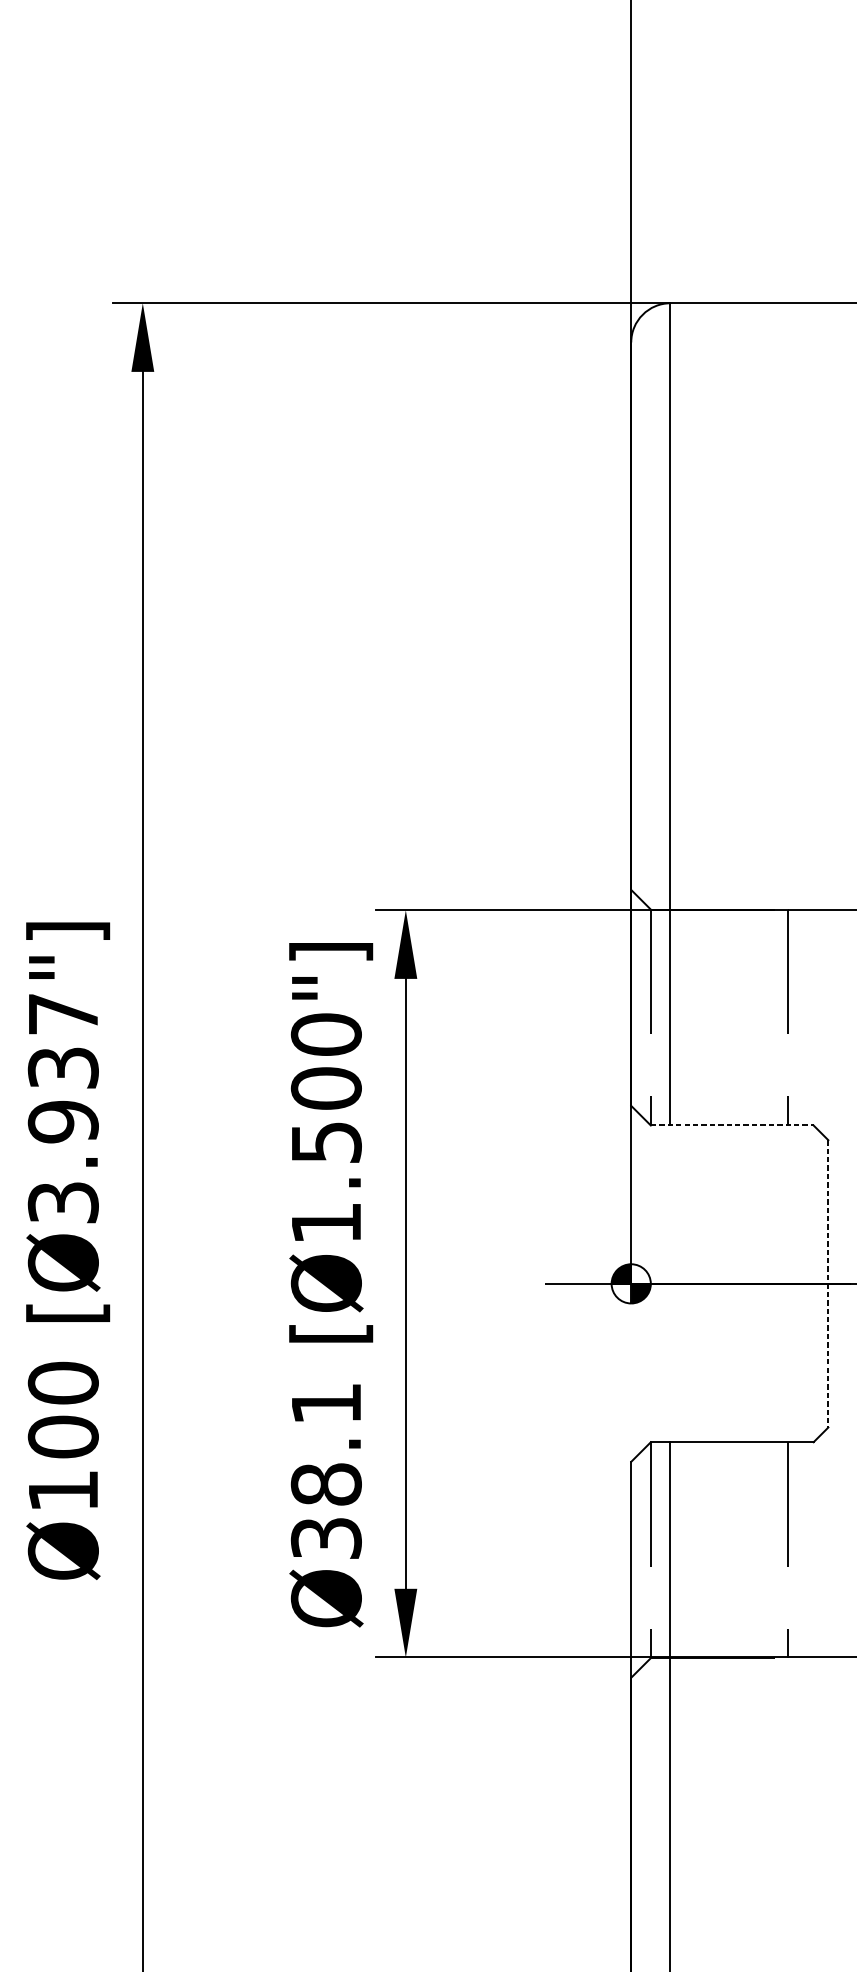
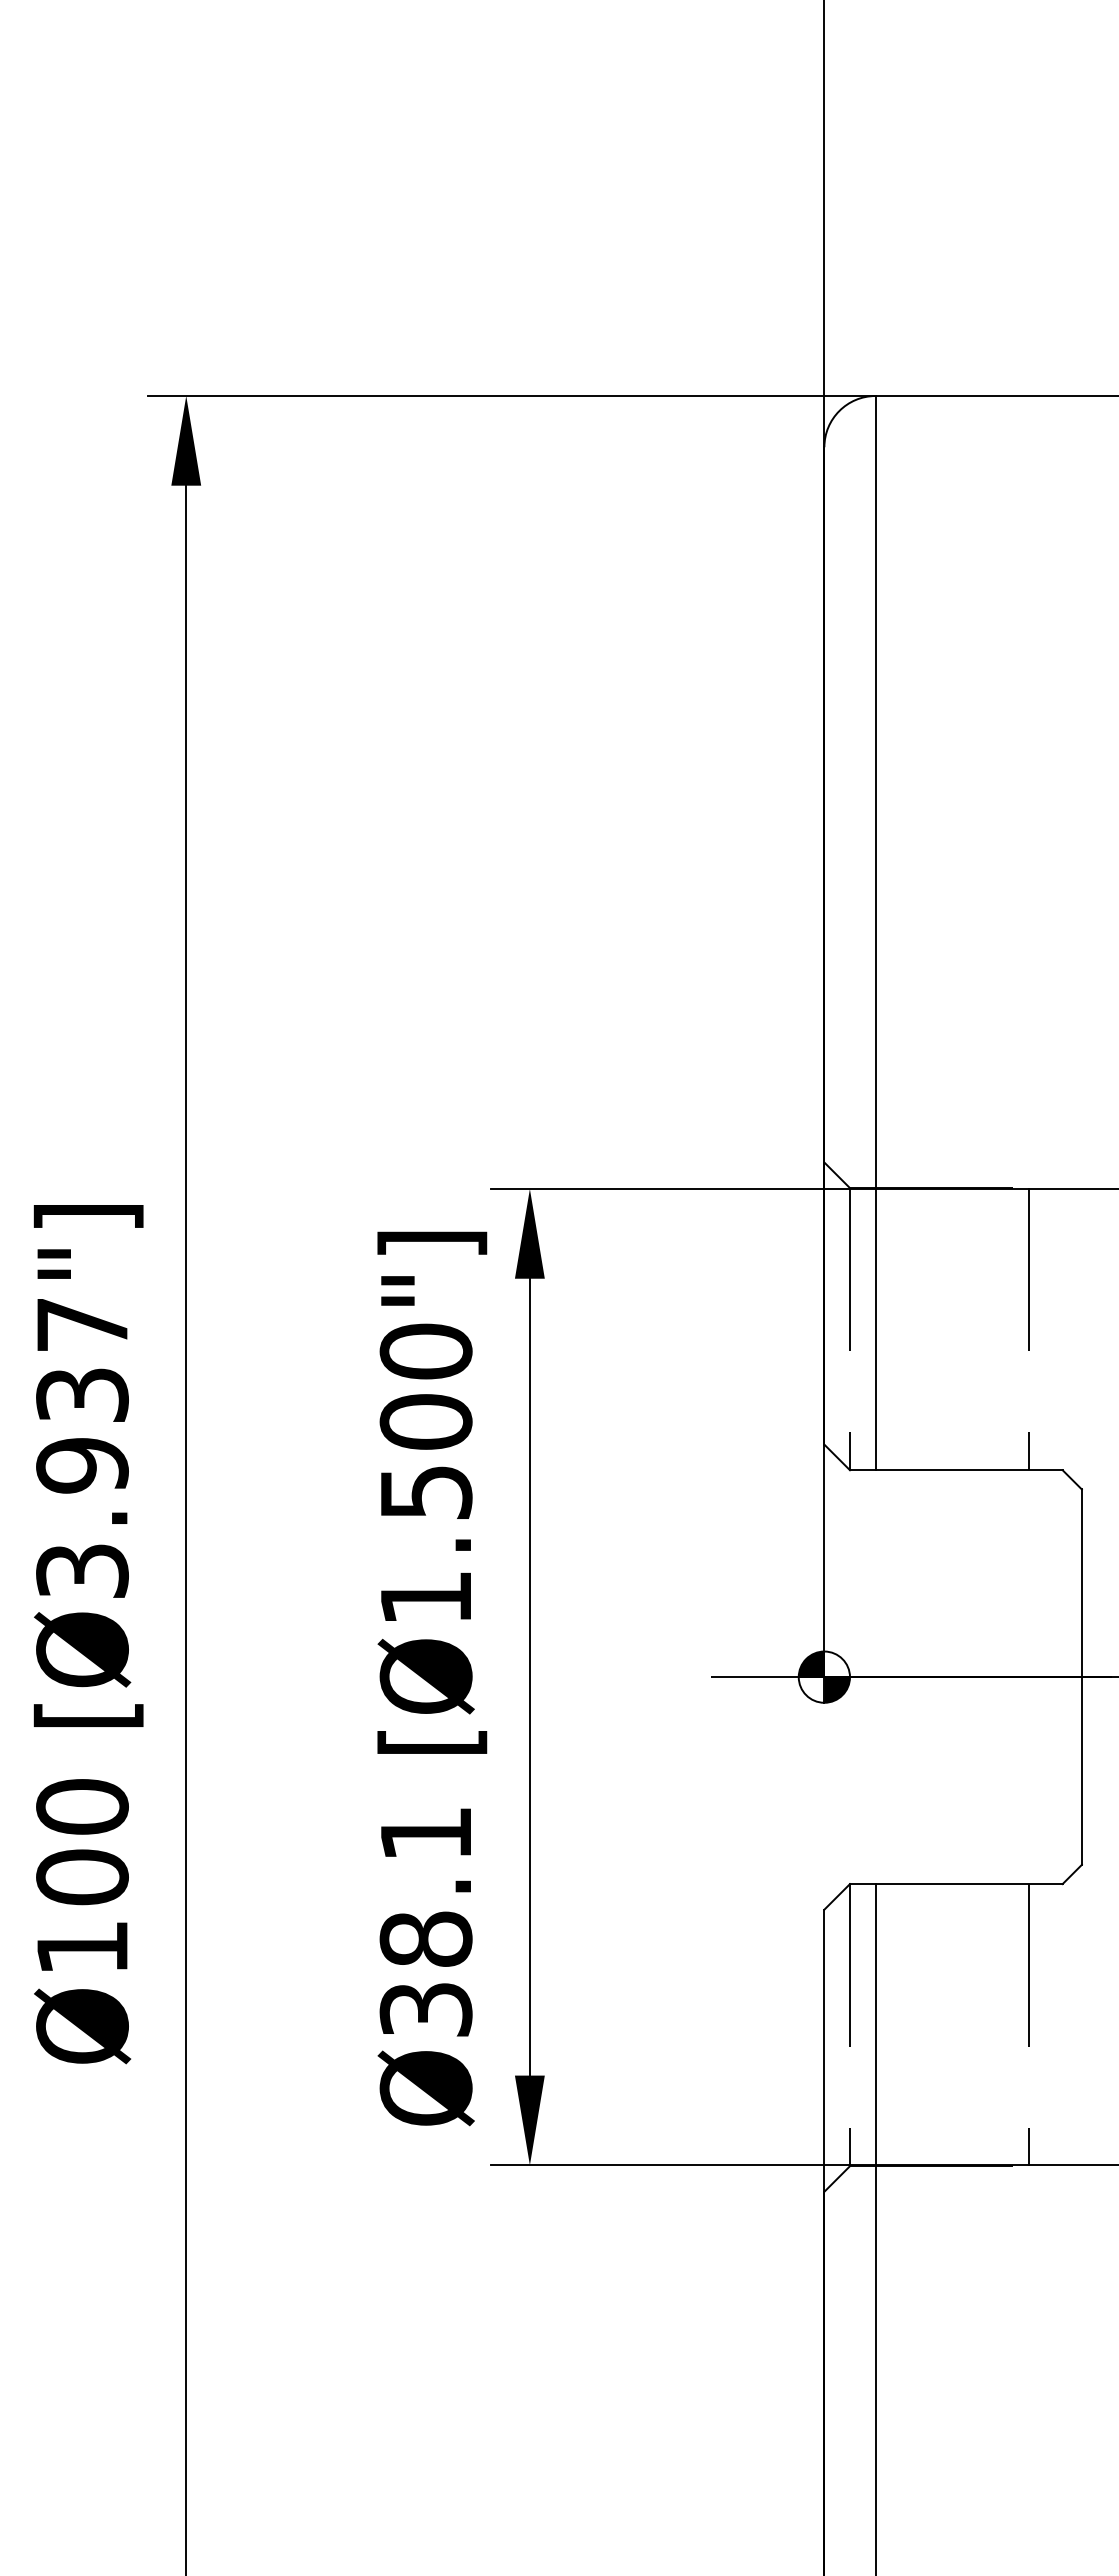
line: (732, 1125) -> (956, 1470), dashed -> solid
line: (828, 1284) -> (1081, 1677), dashed -> solid

